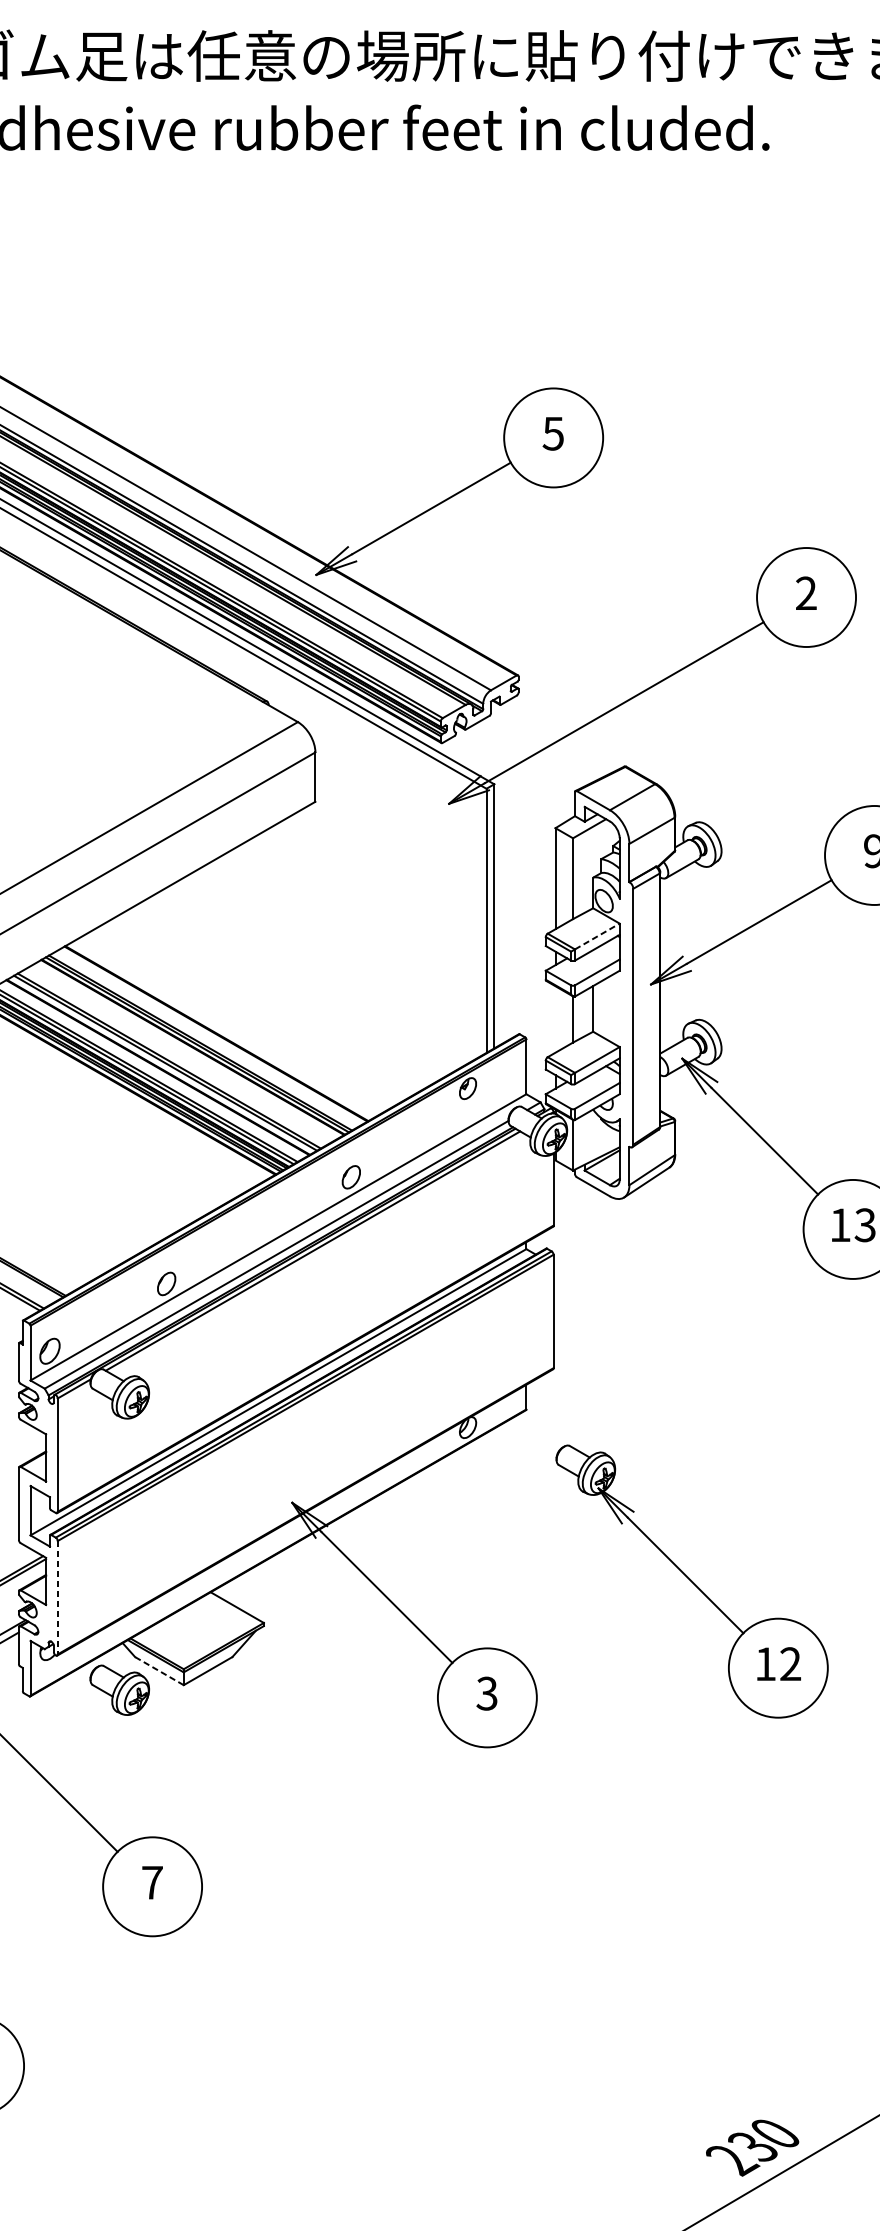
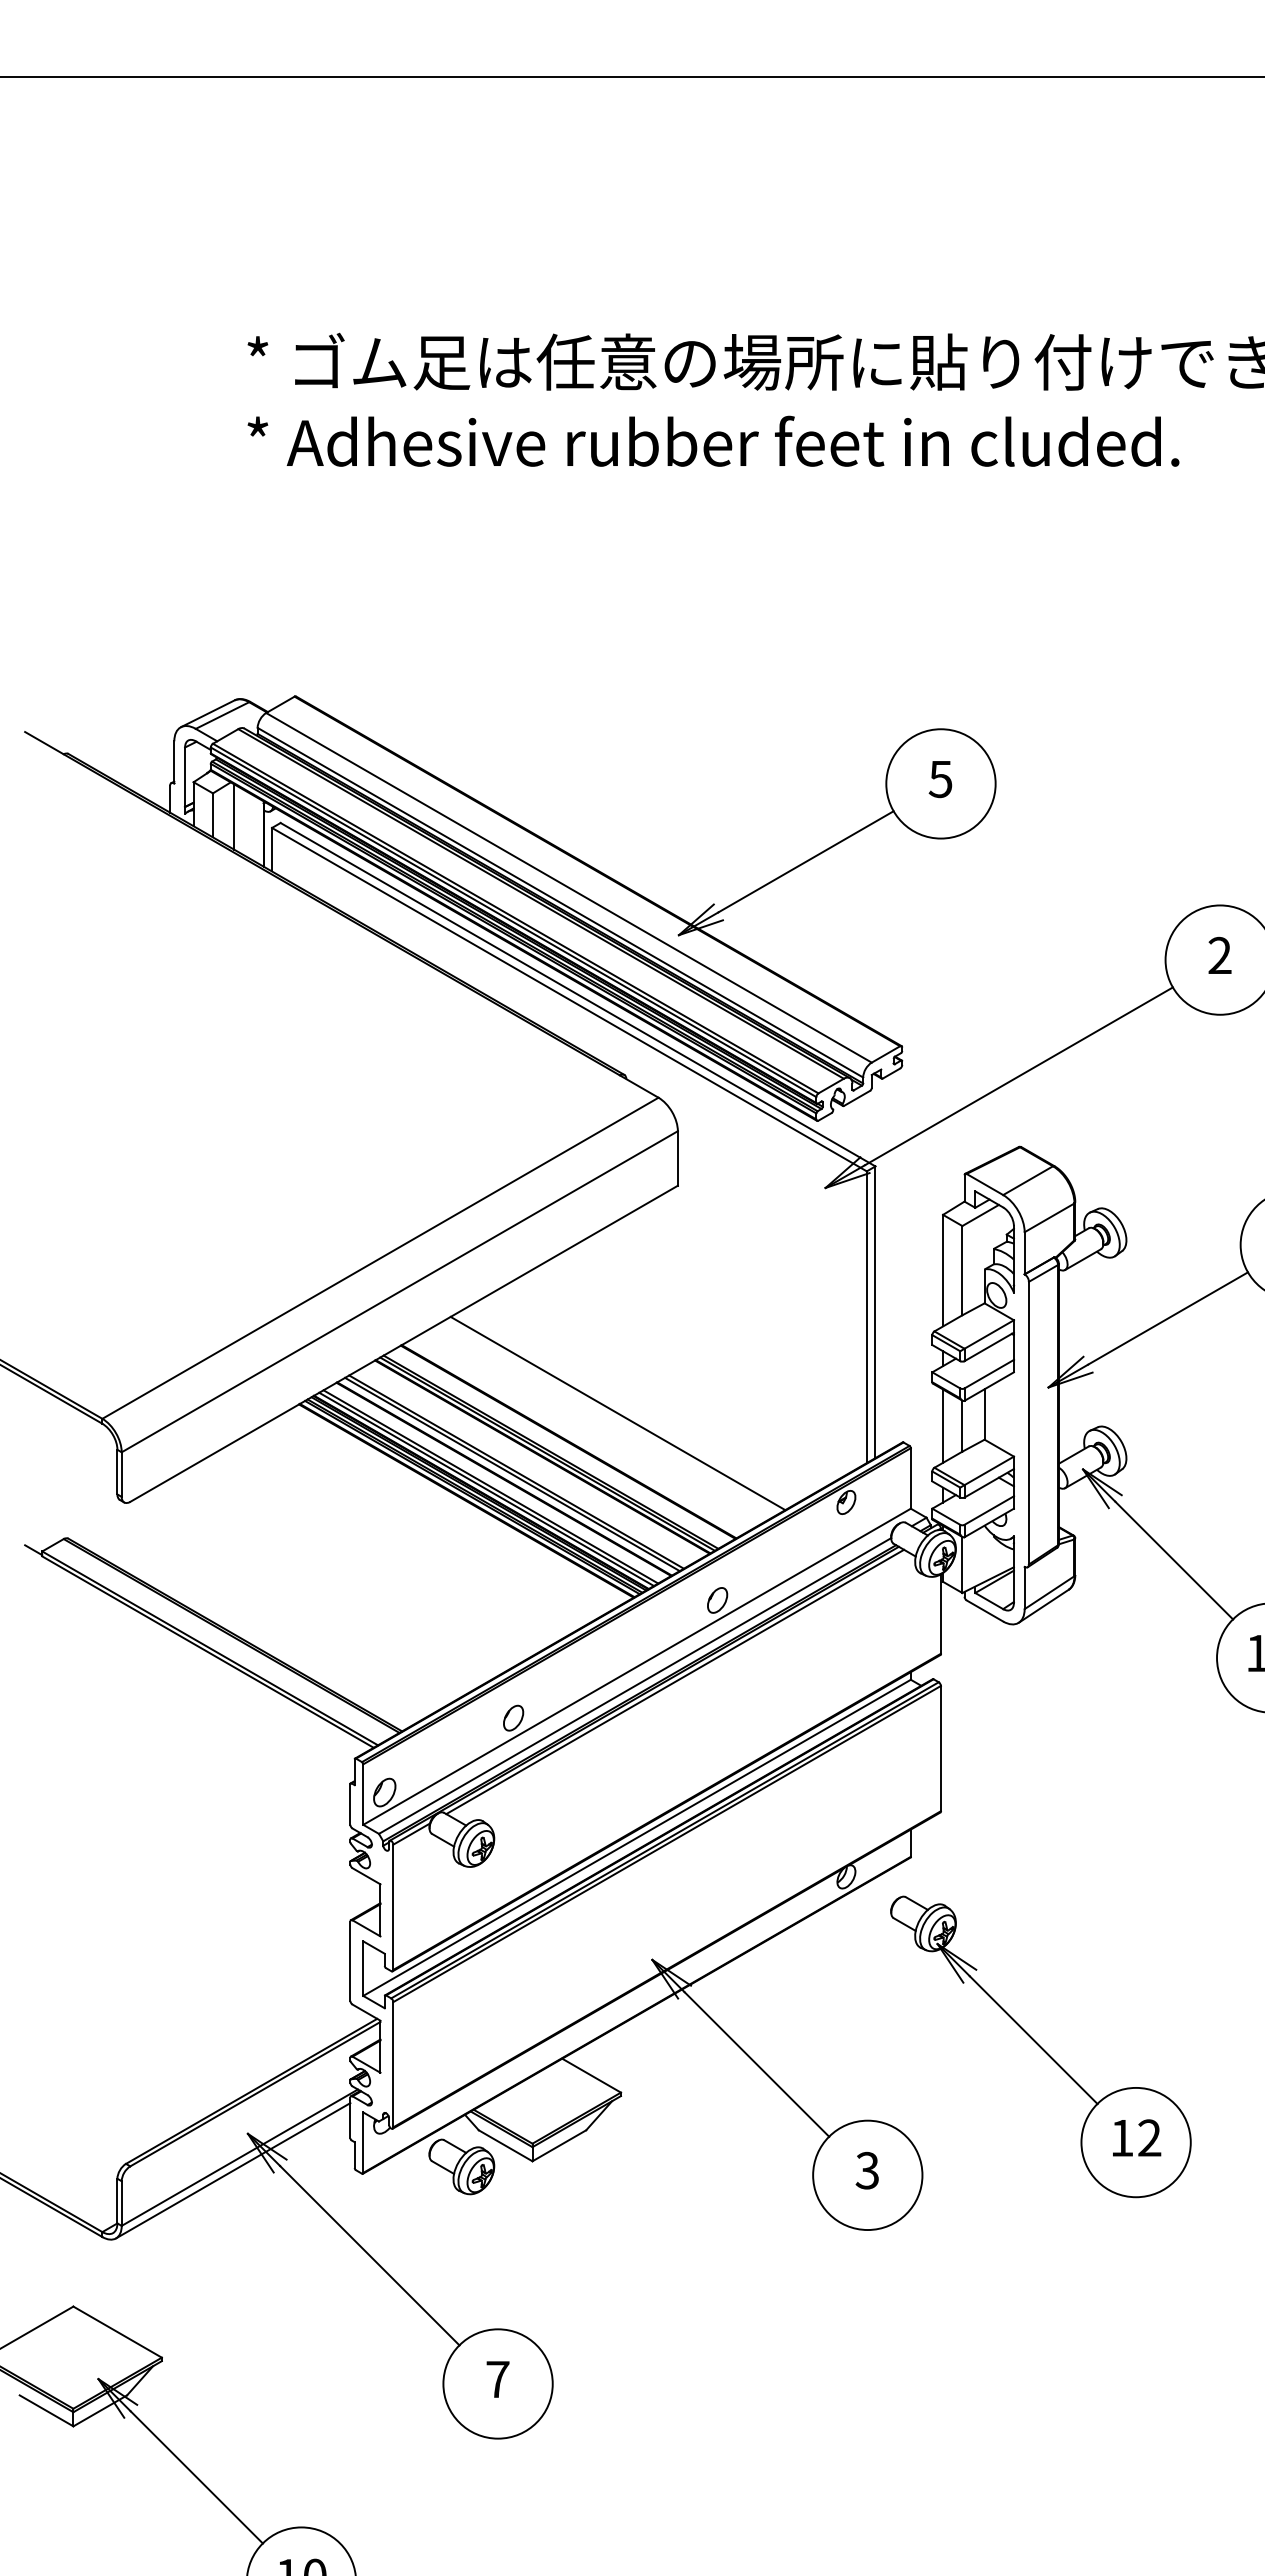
line: (597, 936) -> (989, 1334), dashed -> solid
line: (260, 1008) -> (617, 1413), added
line: (555, 1018) -> (943, 1425), added
part: (691, 1581) -> (1040, 2046), moved
line: (57, 1597) -> (393, 2064), dashed -> solid
line: (159, 1670) -> (505, 2145), dashed -> solid

